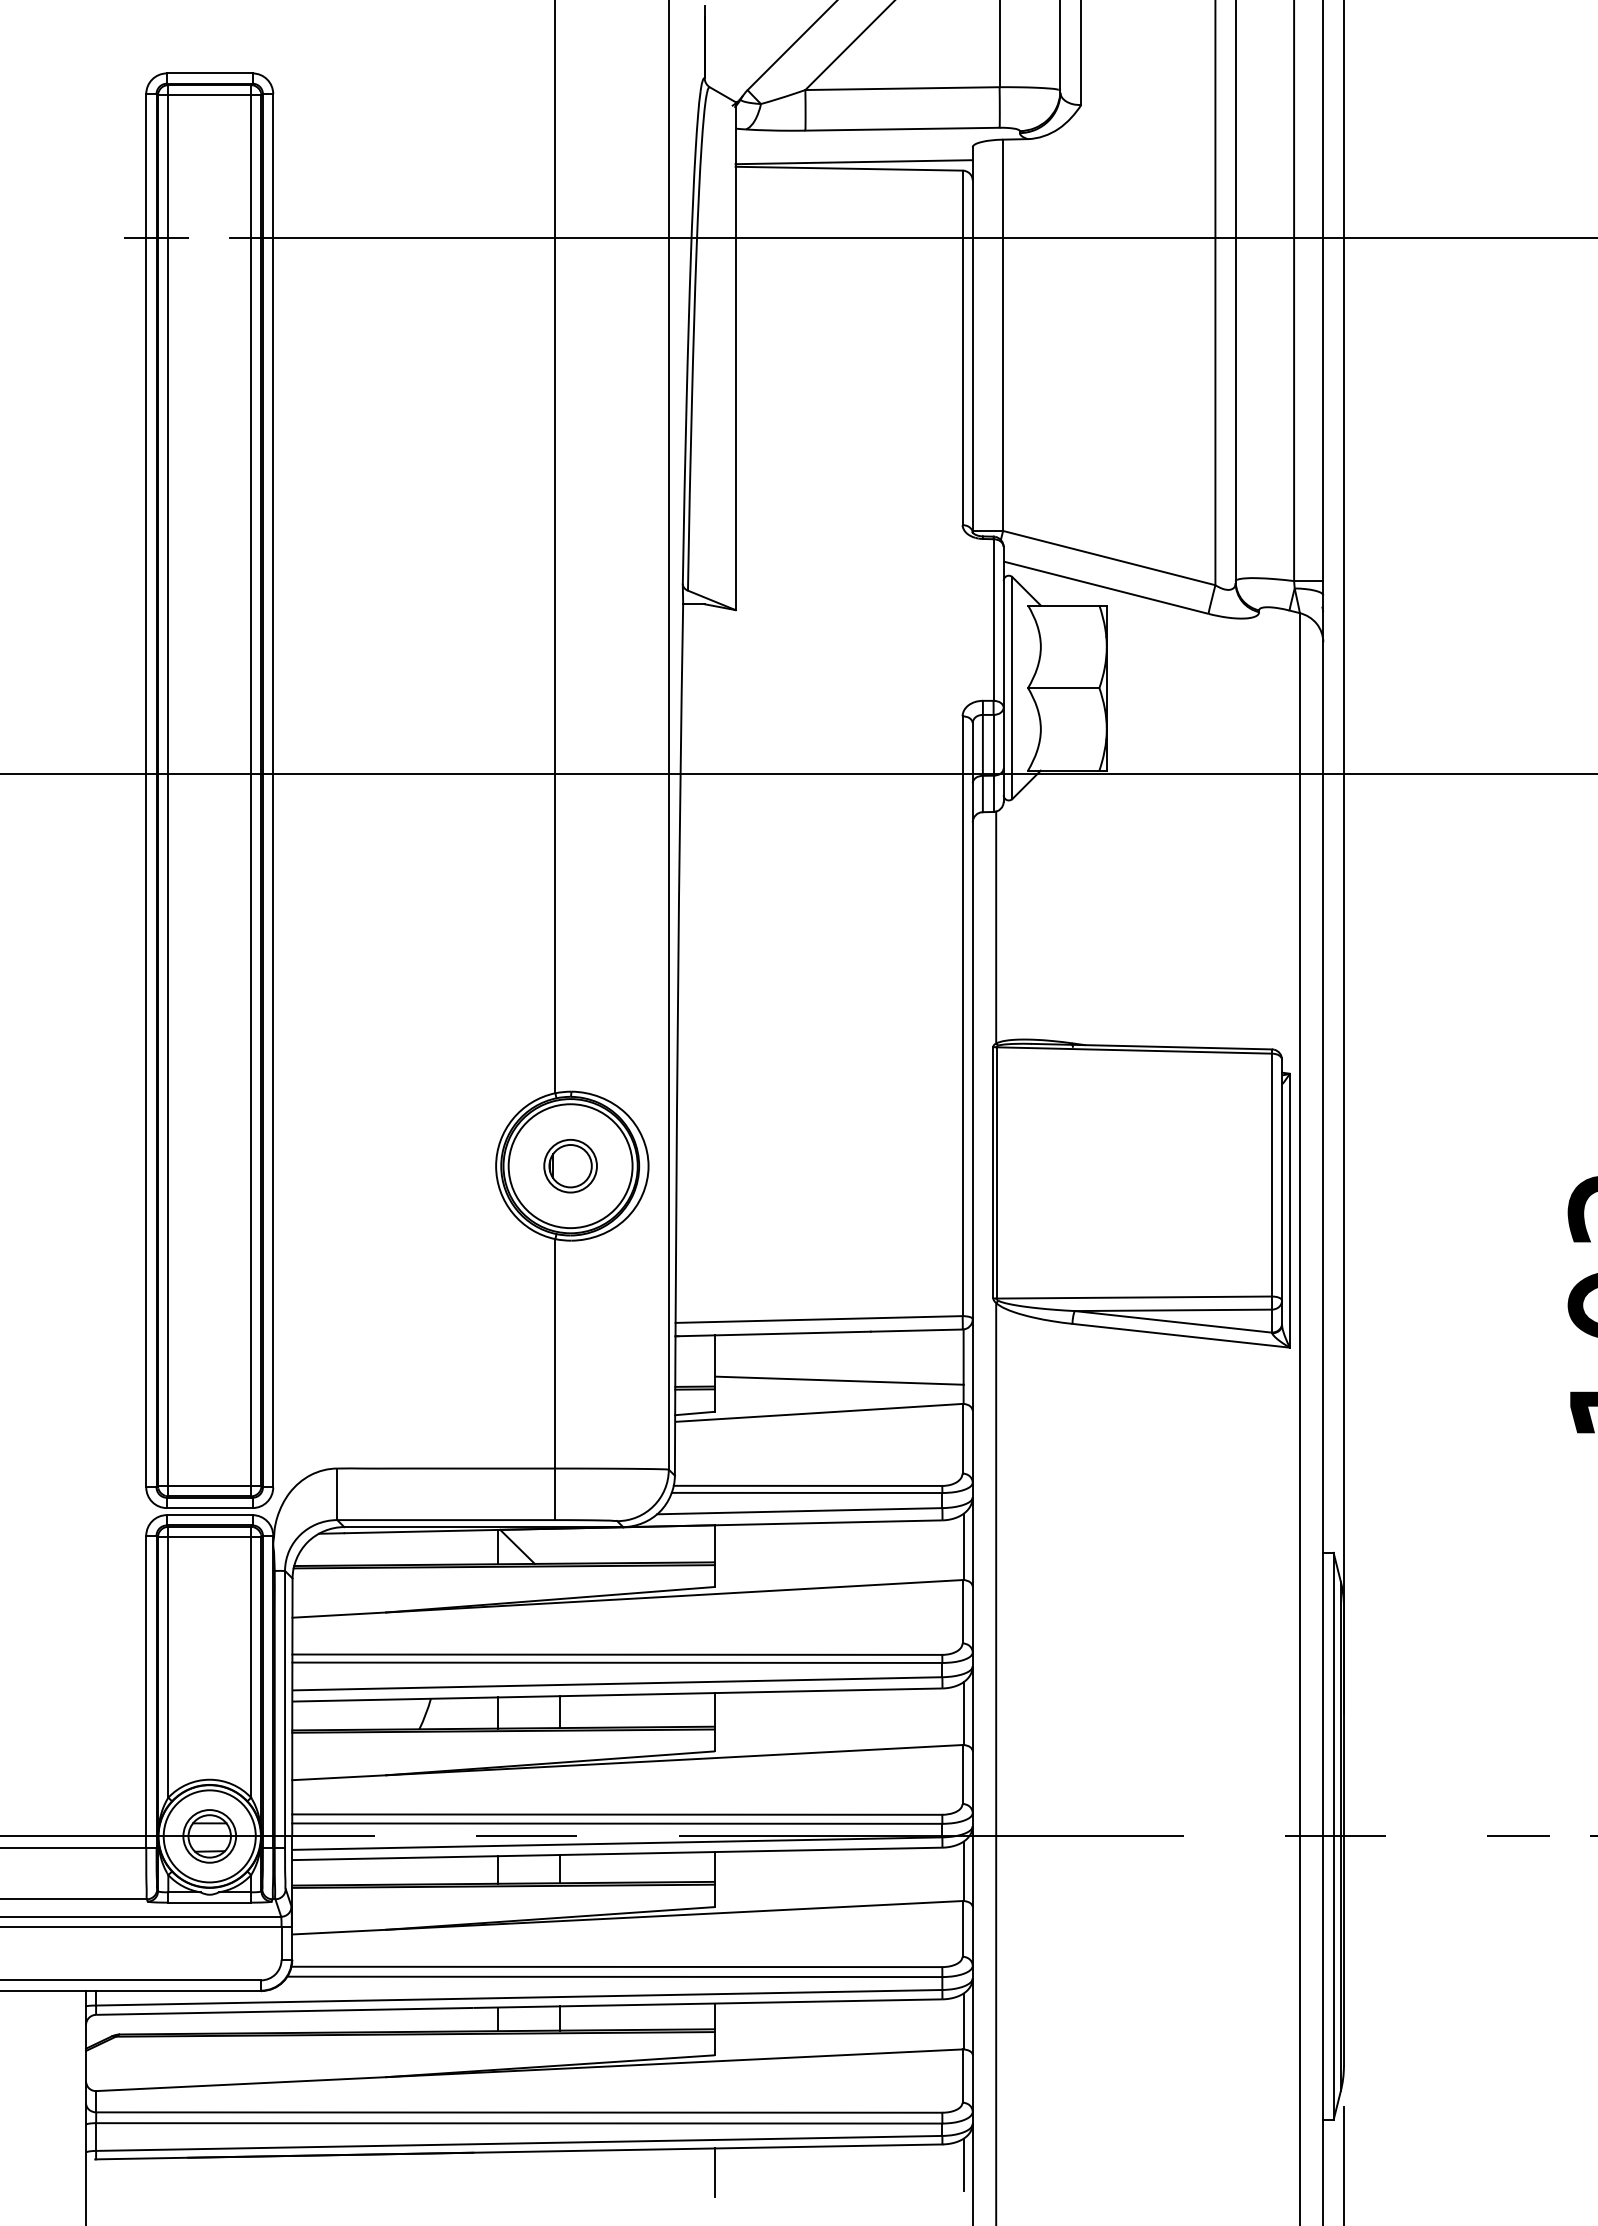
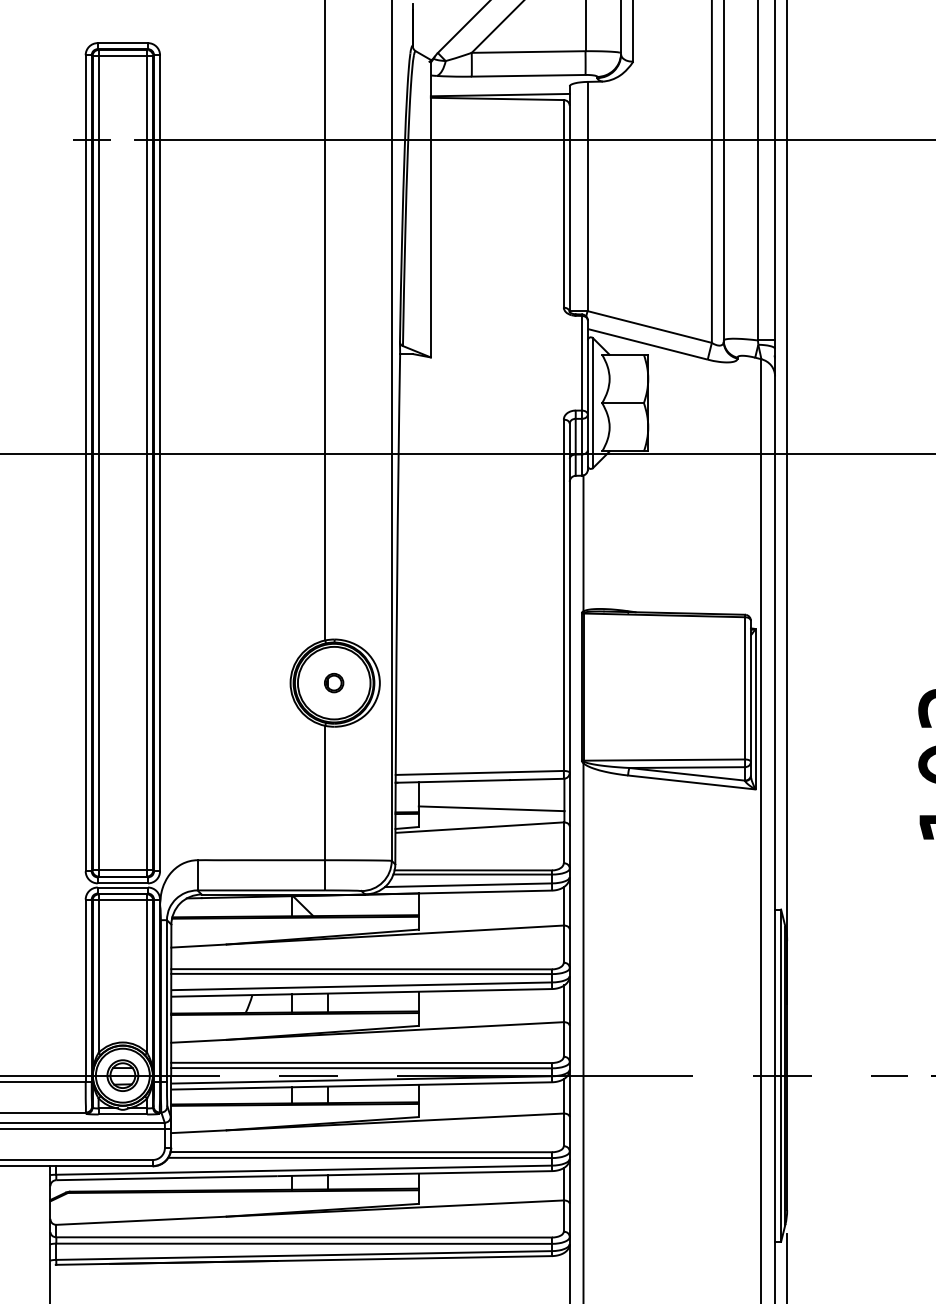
part: (569, 1165) -> (333, 682), size x0.6
line: (963, 2163) -> (564, 1267), removed
line: (714, 2172) -> (418, 1272), removed

